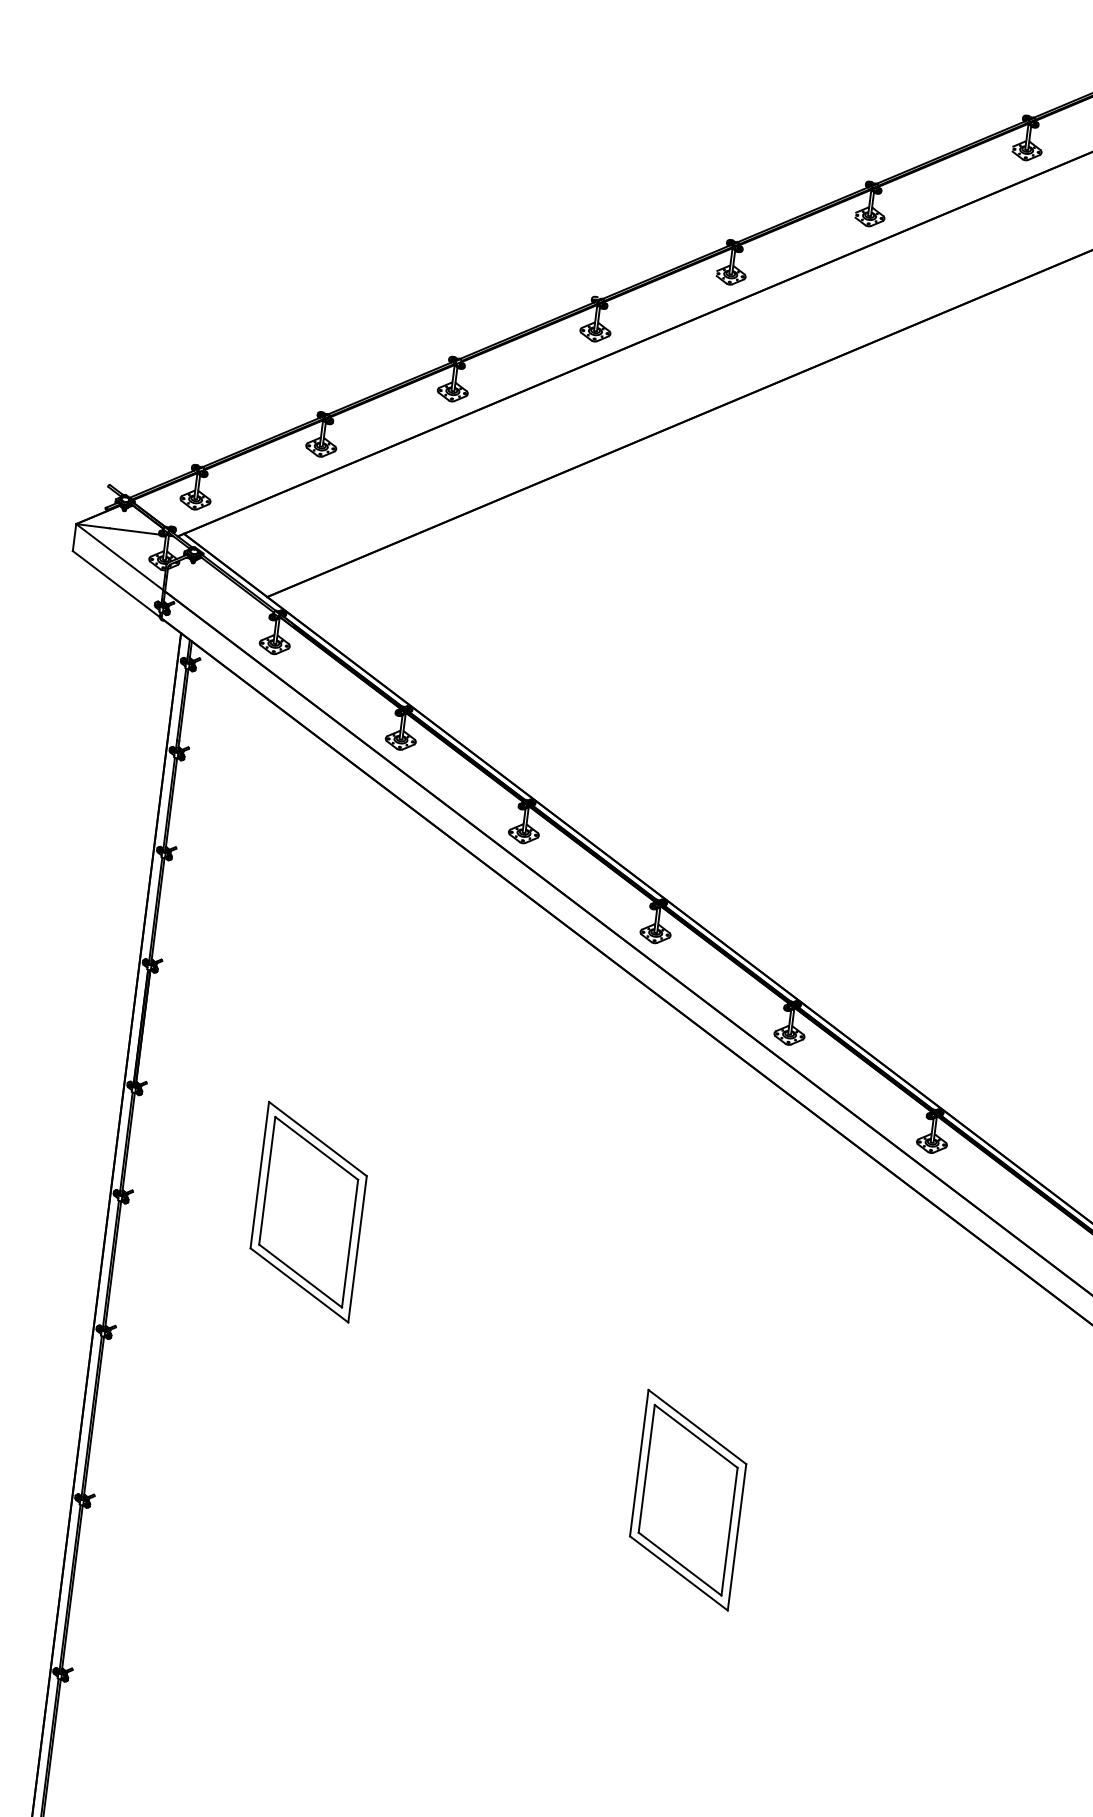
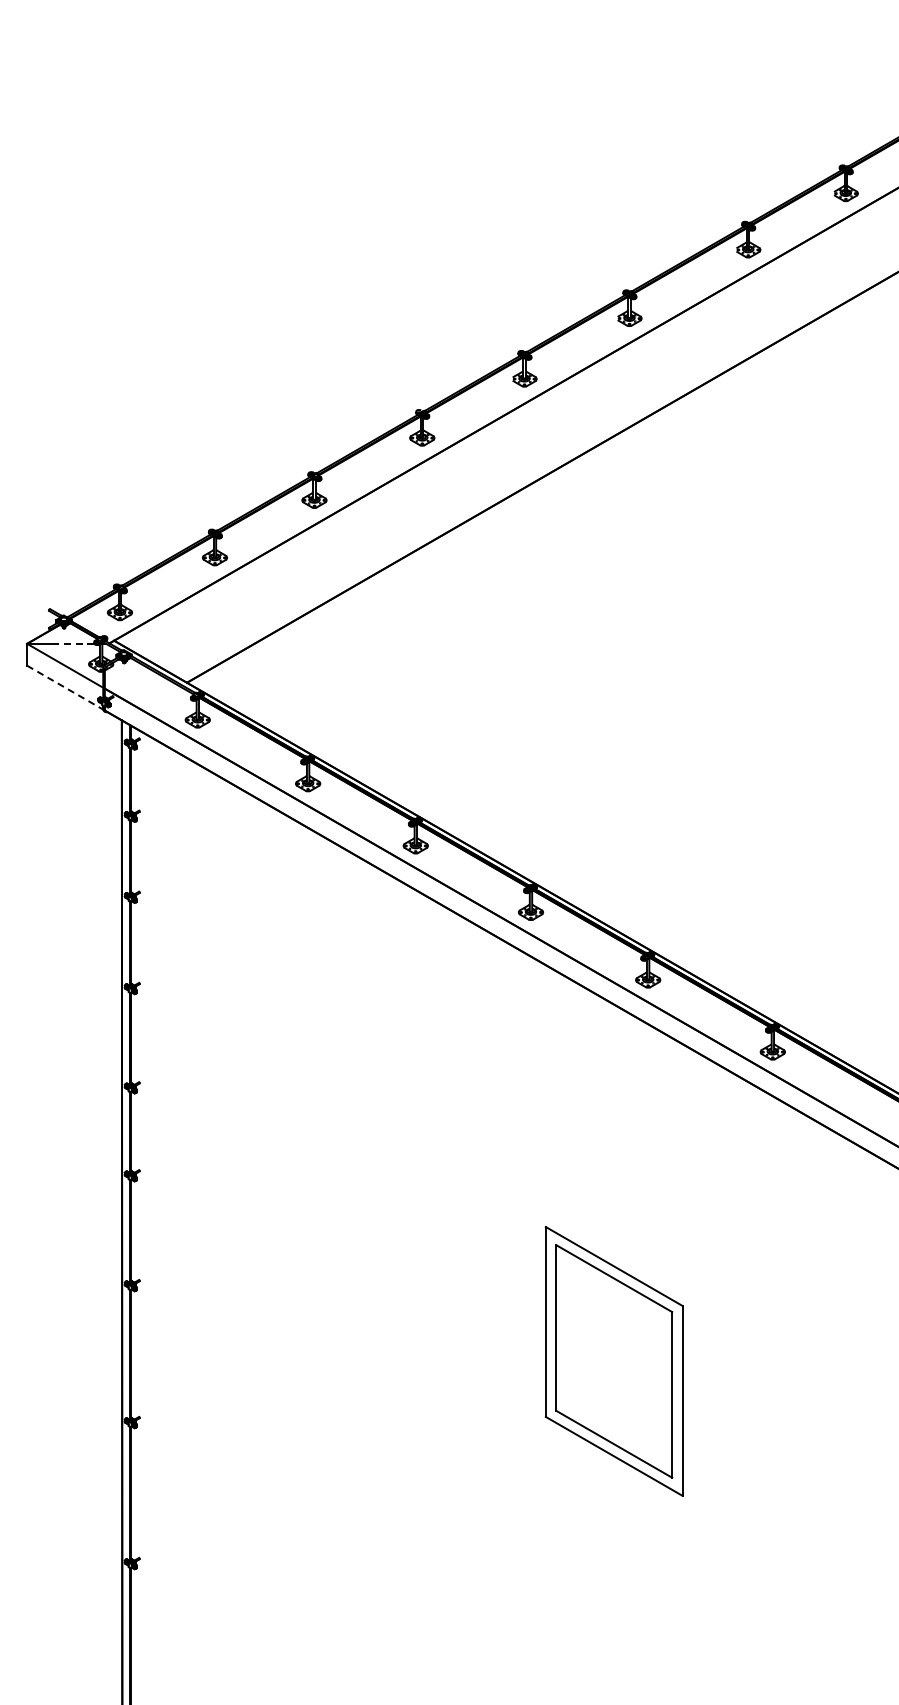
line: (134, 531) -> (74, 643), solid -> dashed
line: (116, 583) -> (65, 687), solid -> dashed
part: (307, 1211) -> (281, 1169), removed
part: (687, 1500) -> (613, 1361), size x1.6

